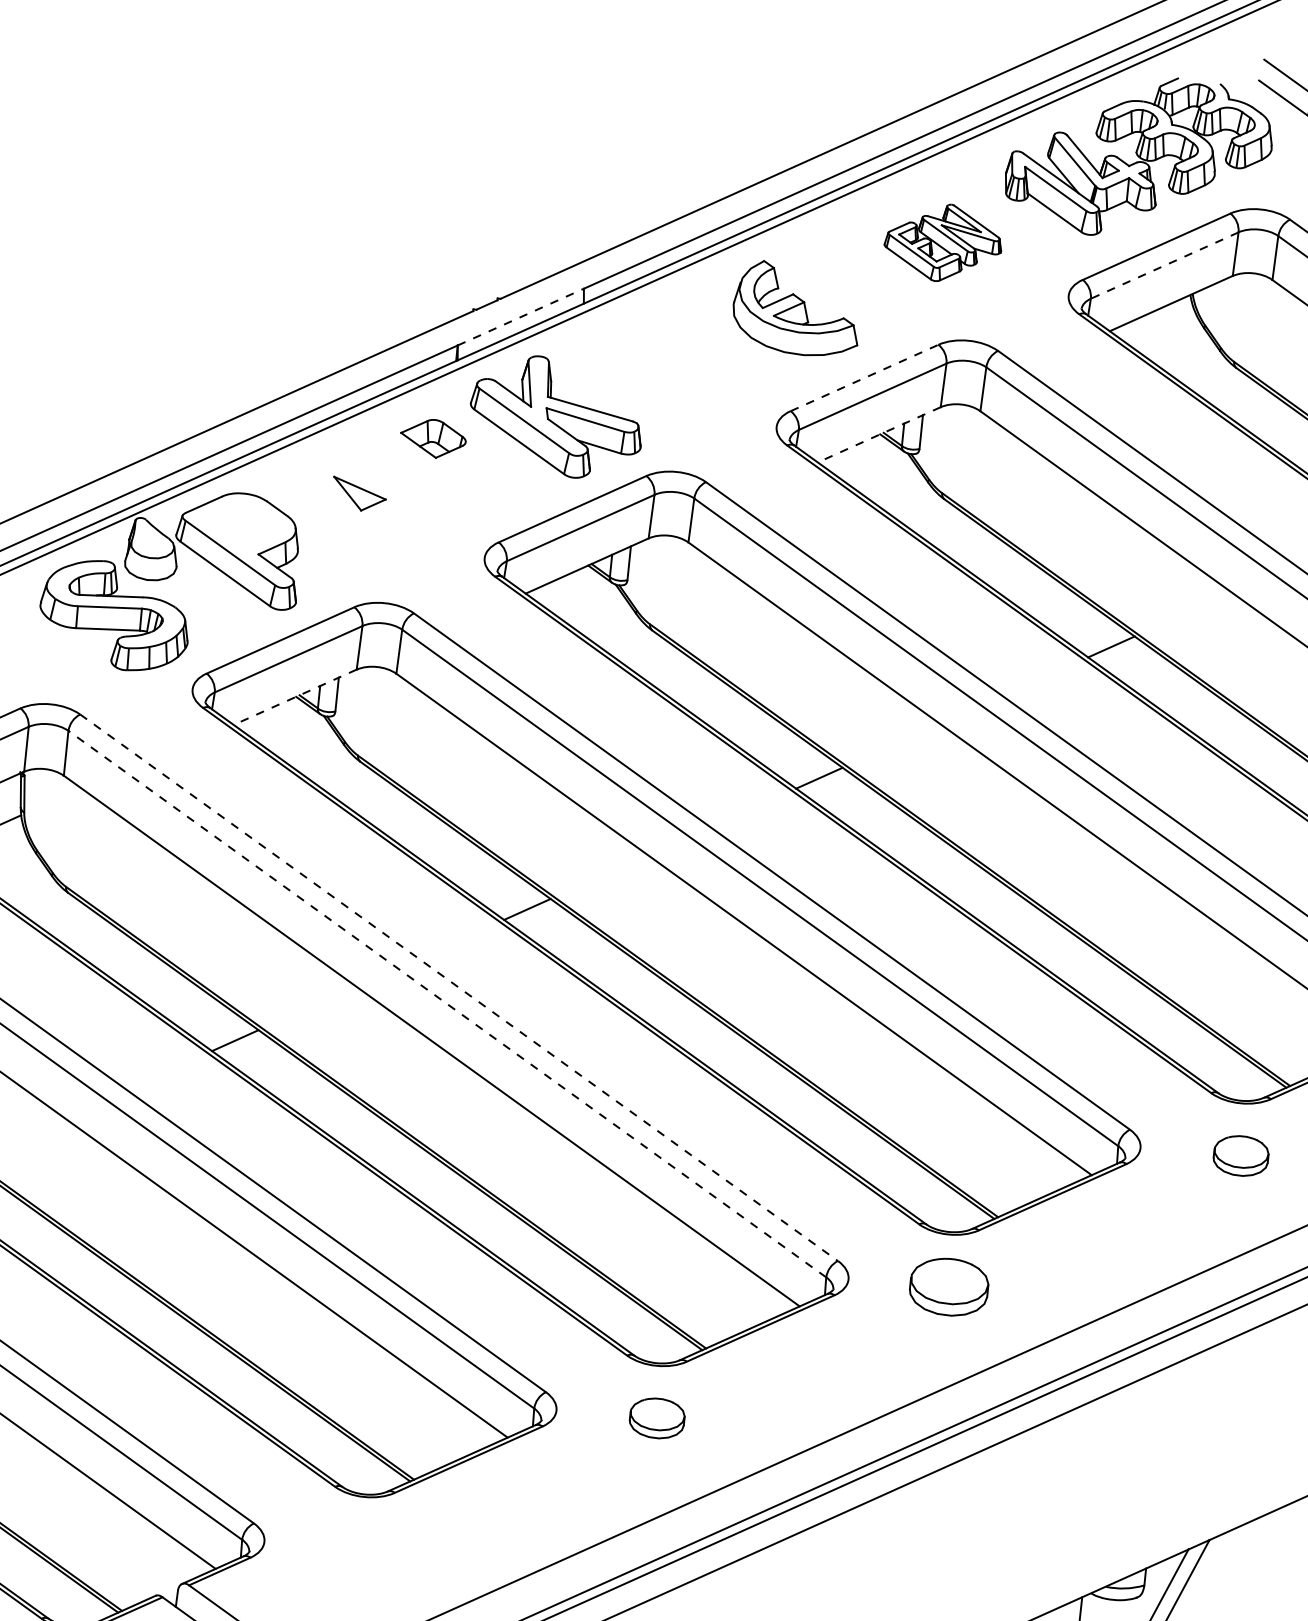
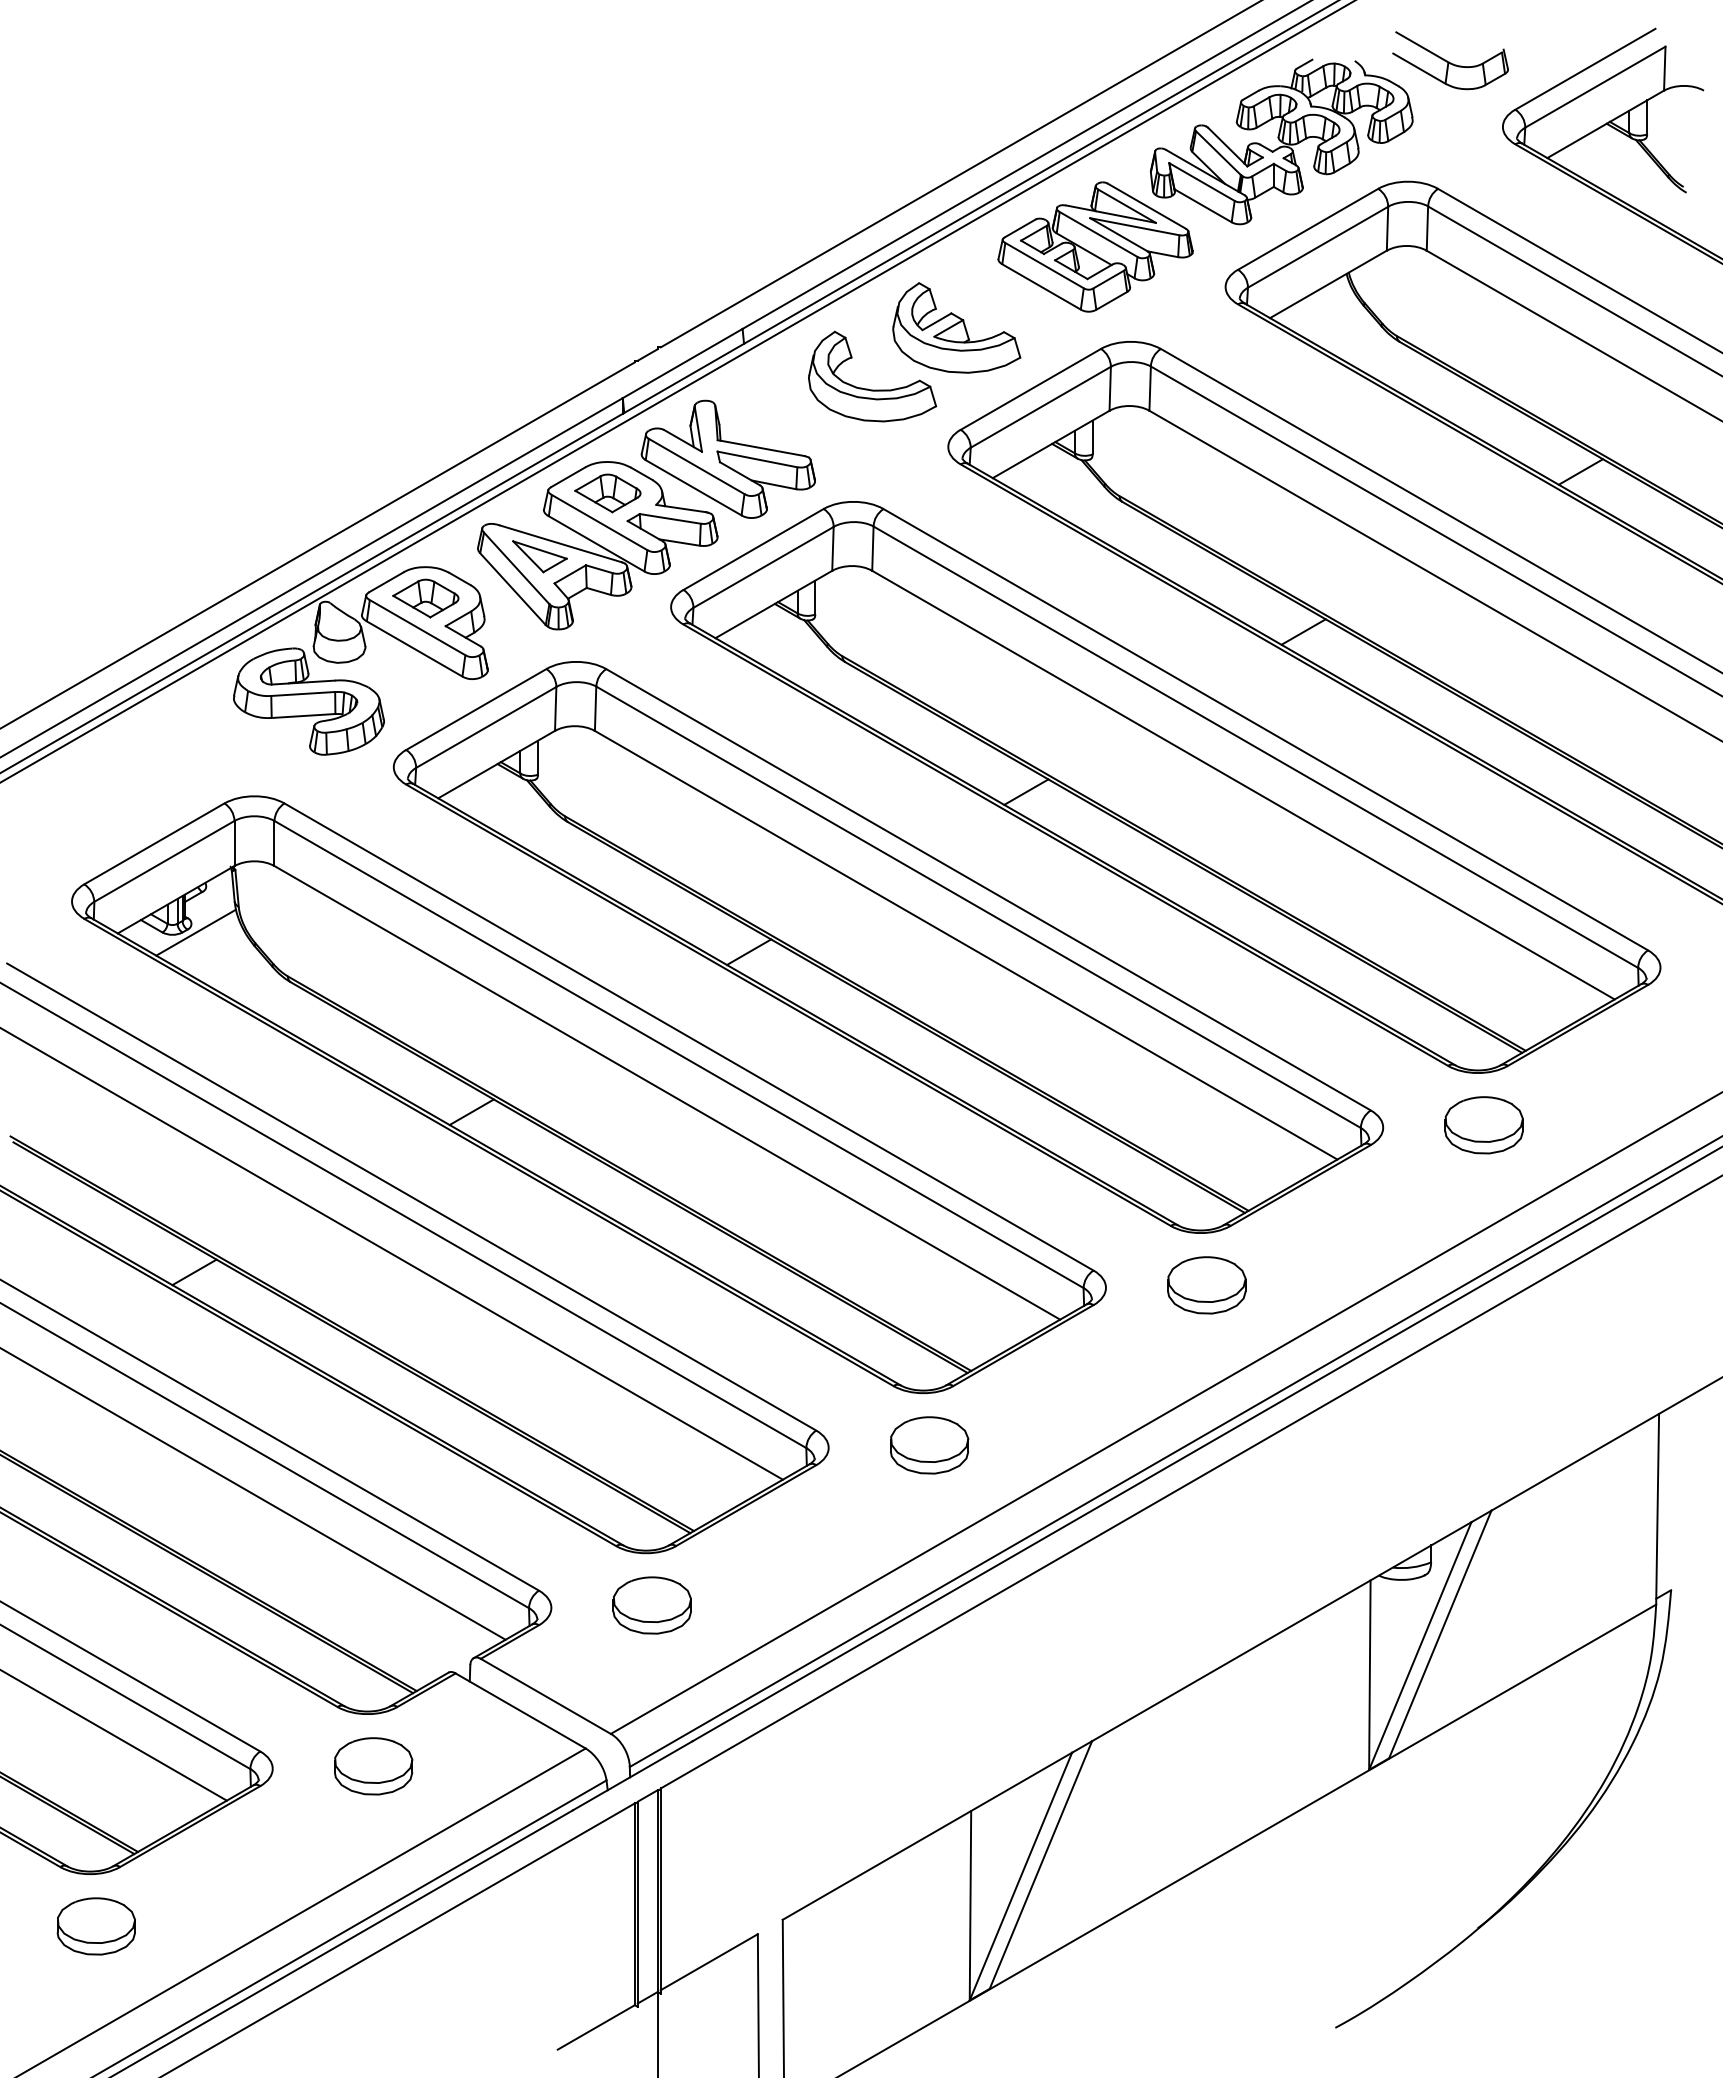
part: (943, 242) -> (1095, 246), size x1.67
line: (1165, 265) -> (1318, 247), dashed -> solid
line: (521, 317) -> (683, 363), dashed -> solid
part: (703, 360) -> (868, 388), added
line: (864, 378) -> (1030, 389), dashed -> solid
line: (878, 434) -> (1050, 444), dashed -> solid
part: (417, 489) -> (597, 545), added
part: (241, 524) -> (425, 598), added
line: (295, 697) -> (496, 764), dashed -> solid
line: (459, 988) -> (689, 1037), dashed -> solid
line: (446, 1004) -> (678, 1054), dashed -> solid
part: (1240, 1156) -> (1483, 1125), size x1.43
part: (657, 1418) -> (929, 1445), size x1.43
part: (364, 1549) -> (651, 1605), added

